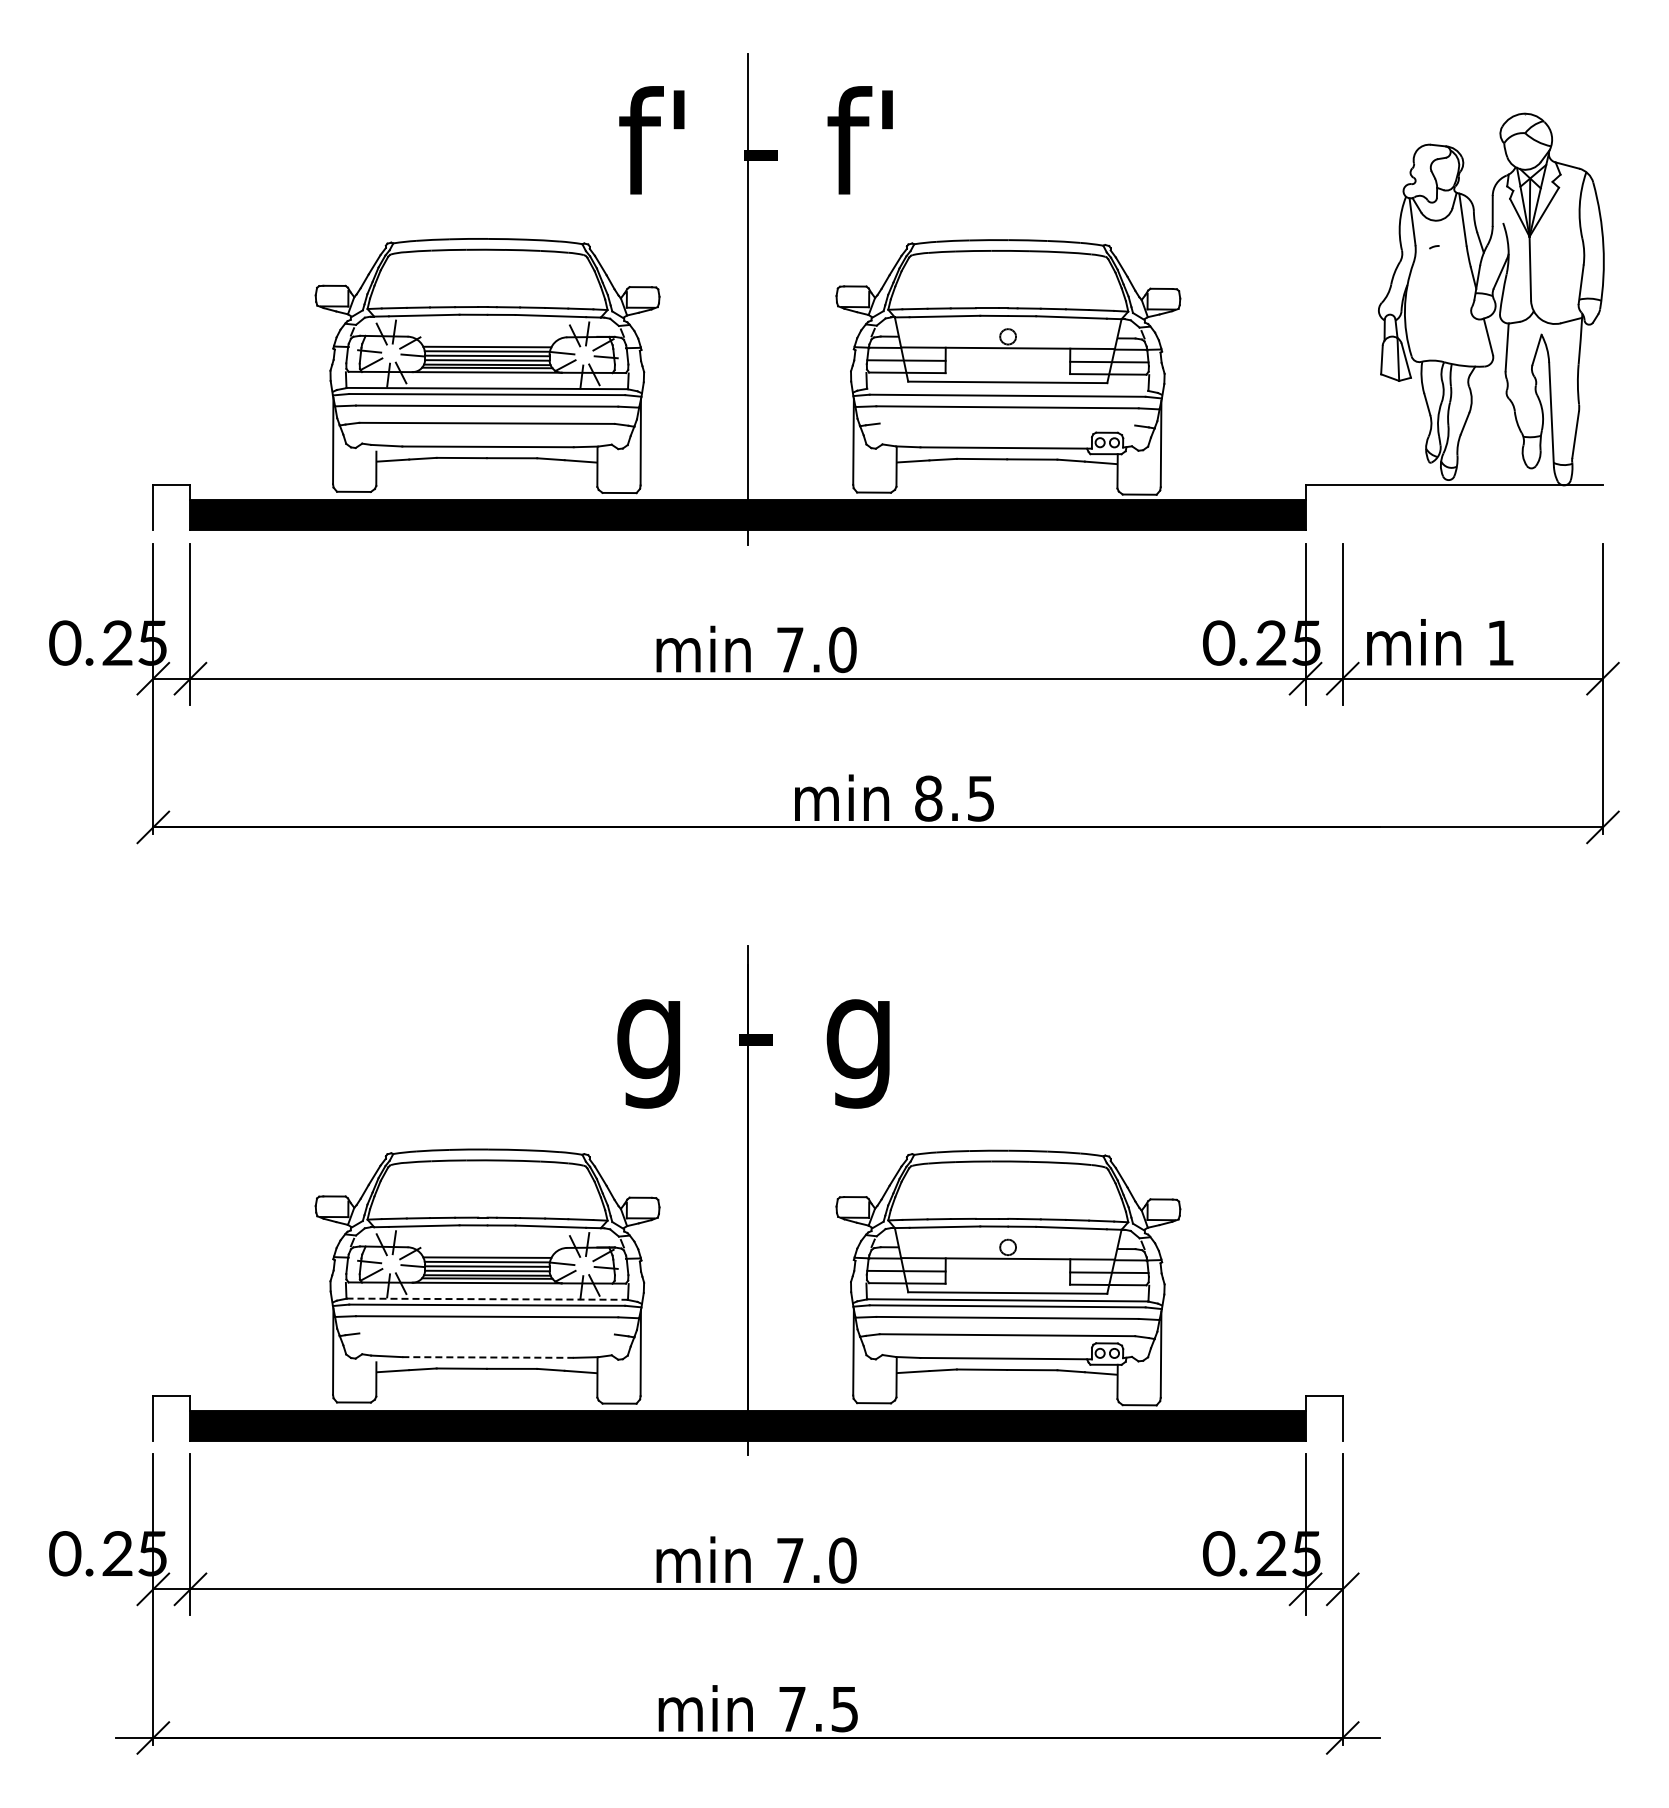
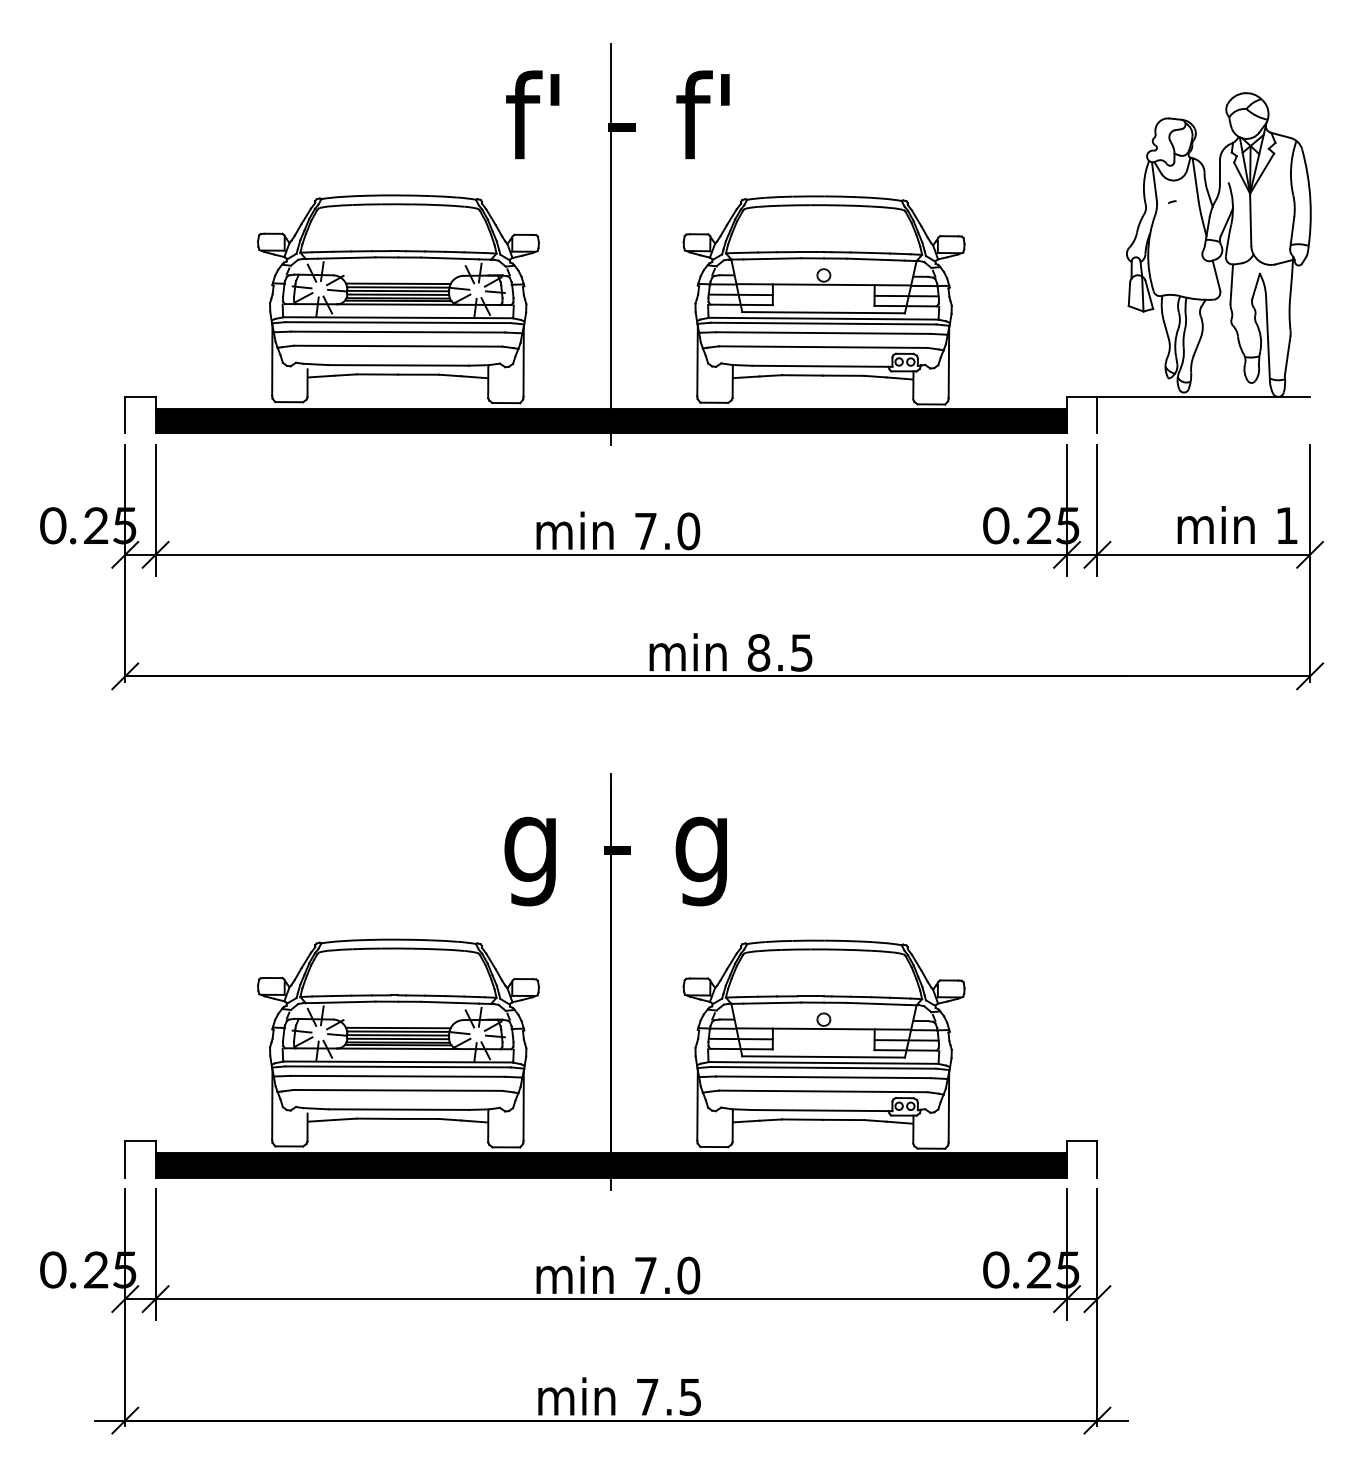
line: (1007, 389) -> (823, 318), added
line: (1007, 424) -> (823, 347), added
line: (1342, 507) -> (1097, 414), added
text: (1440, 642) -> (1237, 525), moved
line: (487, 1299) -> (398, 1062), dashed -> solid
line: (486, 1333) -> (397, 1090), added
line: (488, 1357) -> (399, 1109), dashed -> solid

